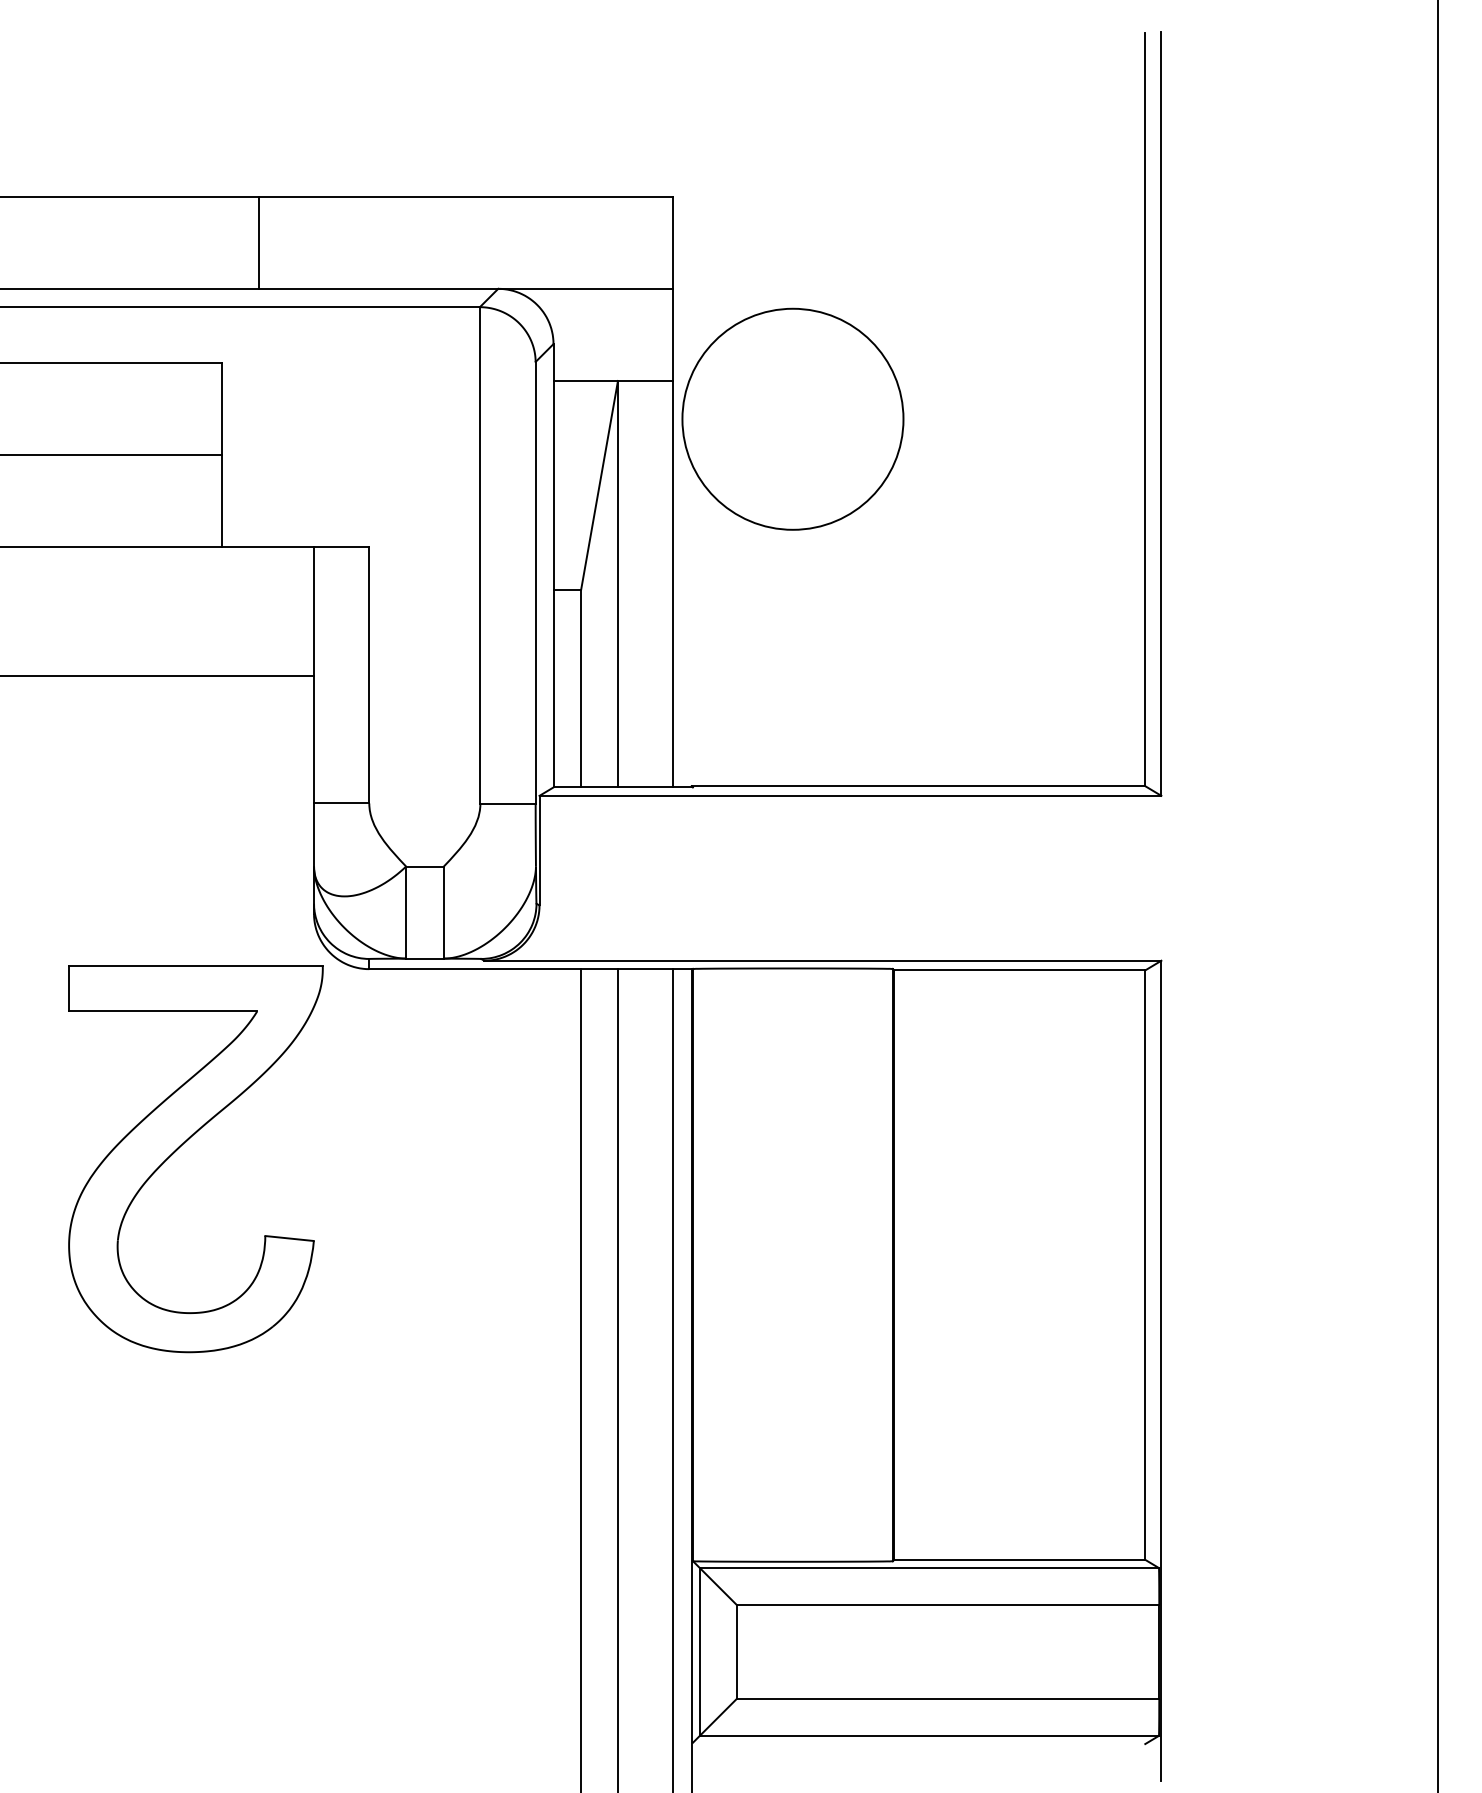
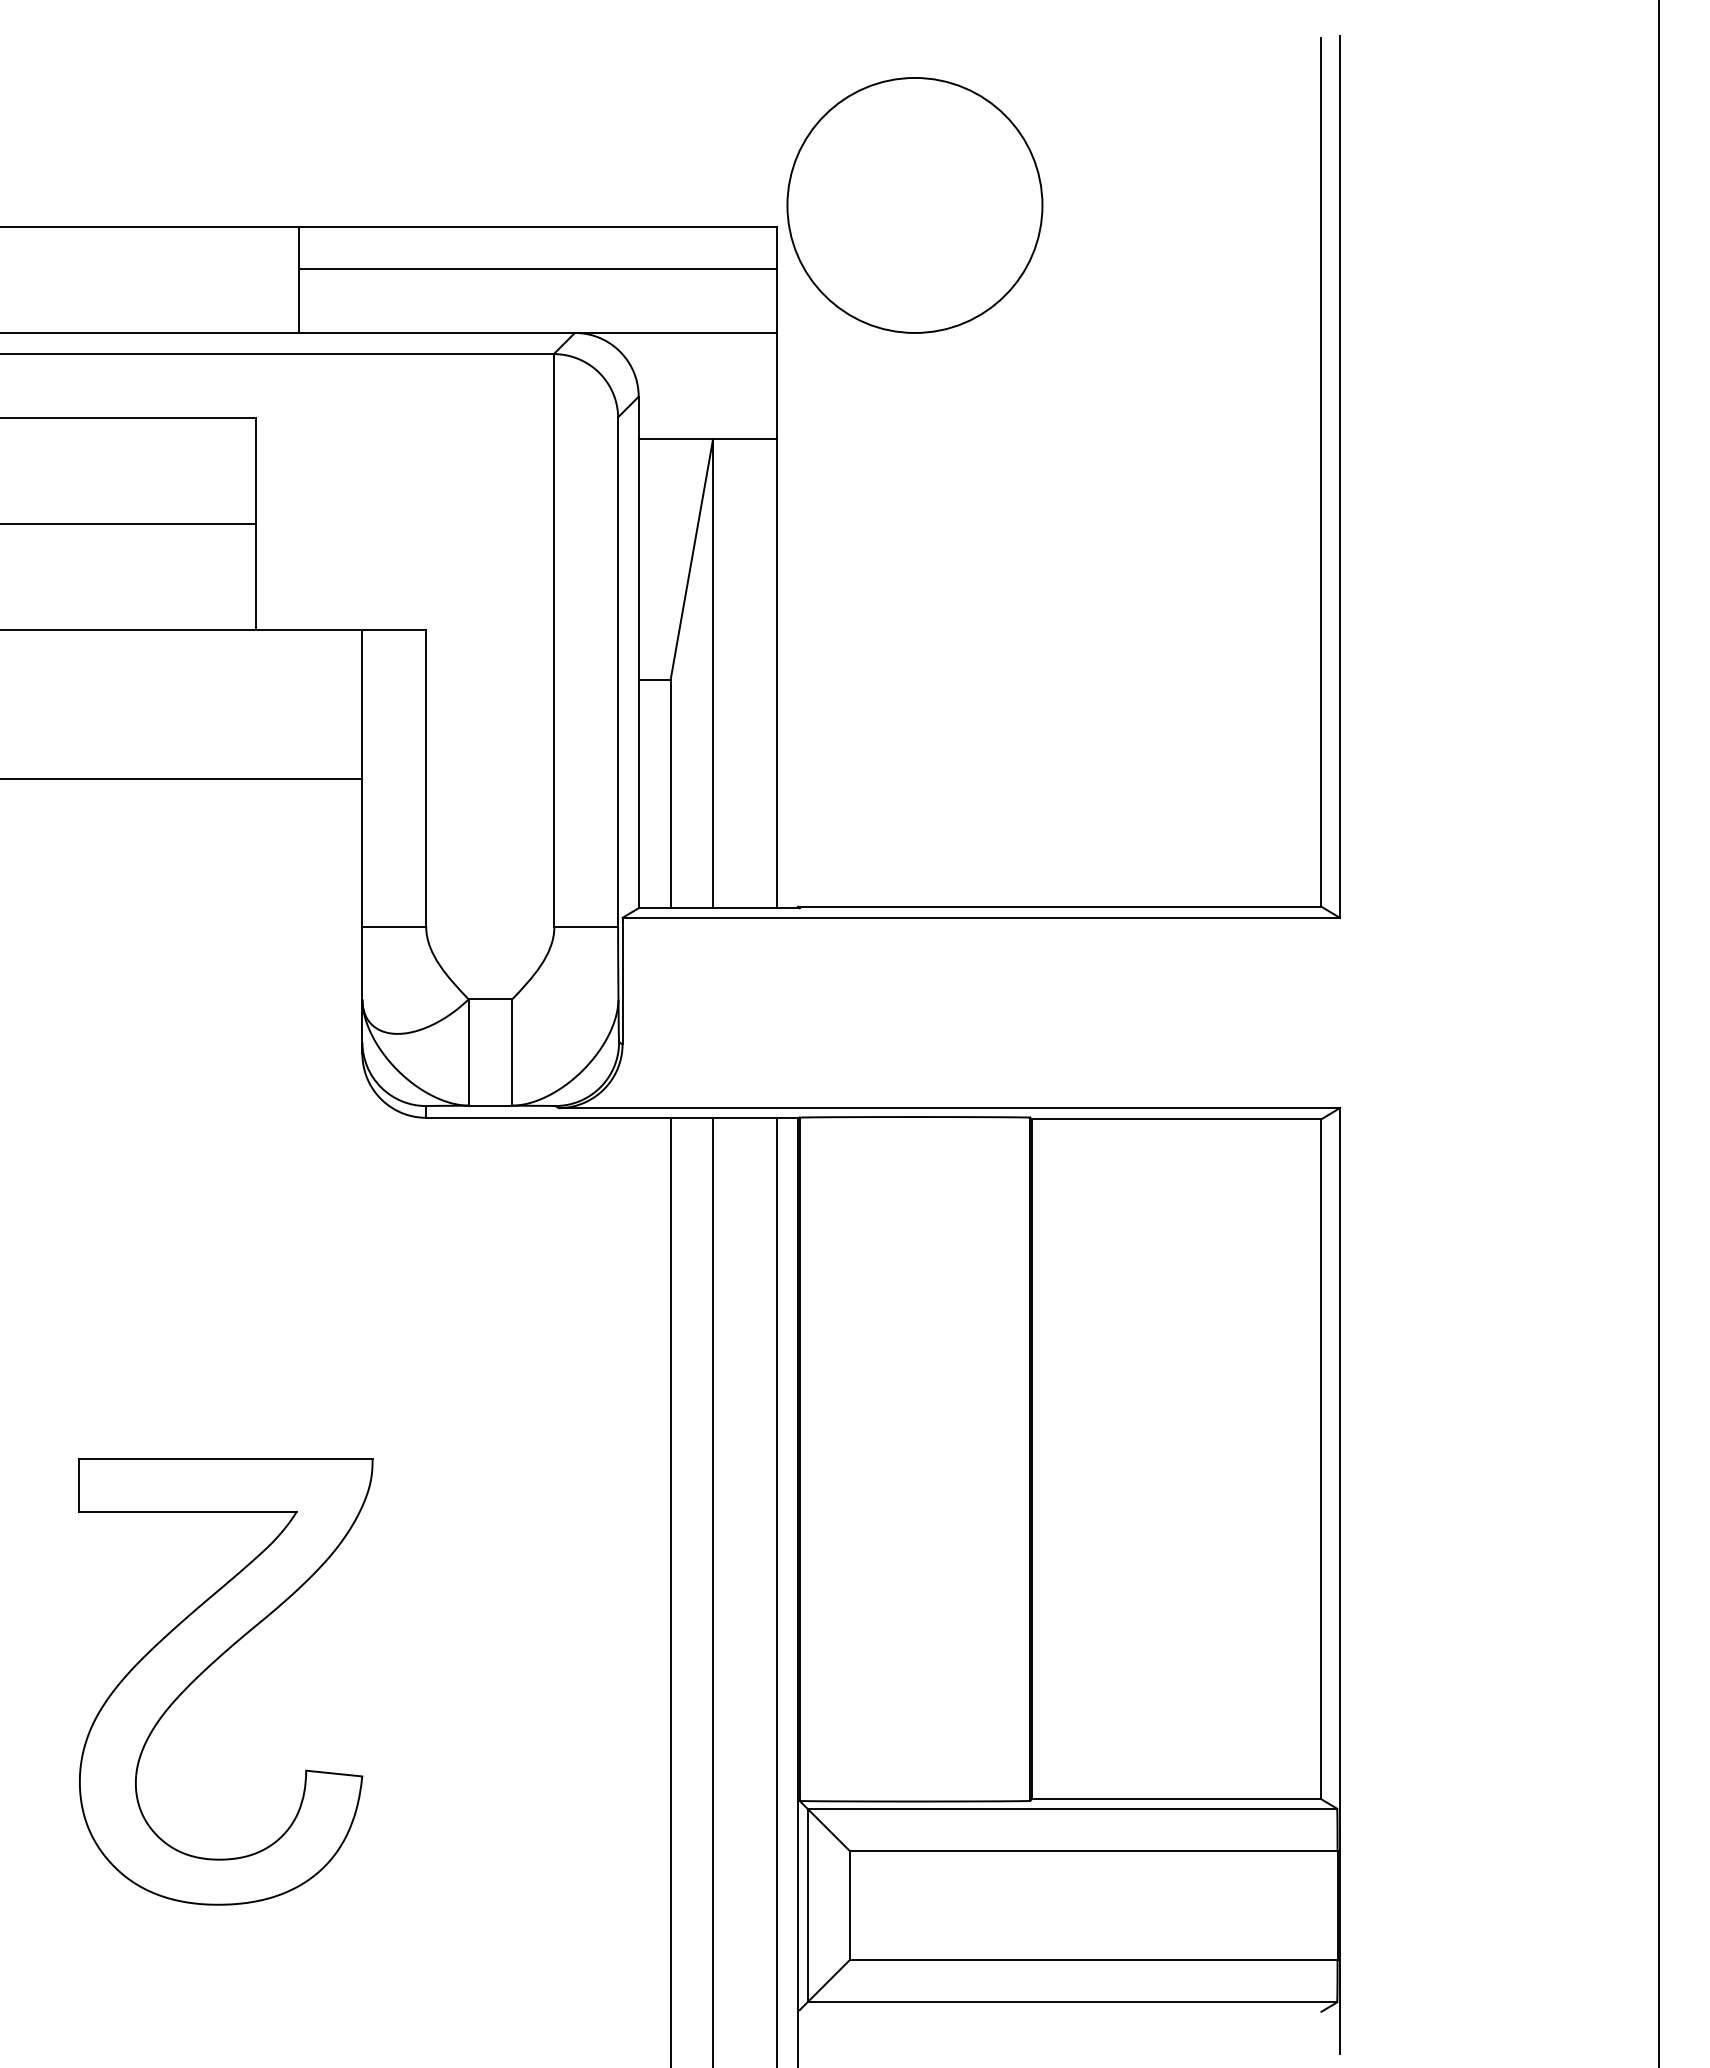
line: (465, 233) -> (537, 269), added
circle: (792, 419) -> (914, 205), moved
part: (182, 1145) -> (210, 1666), moved

